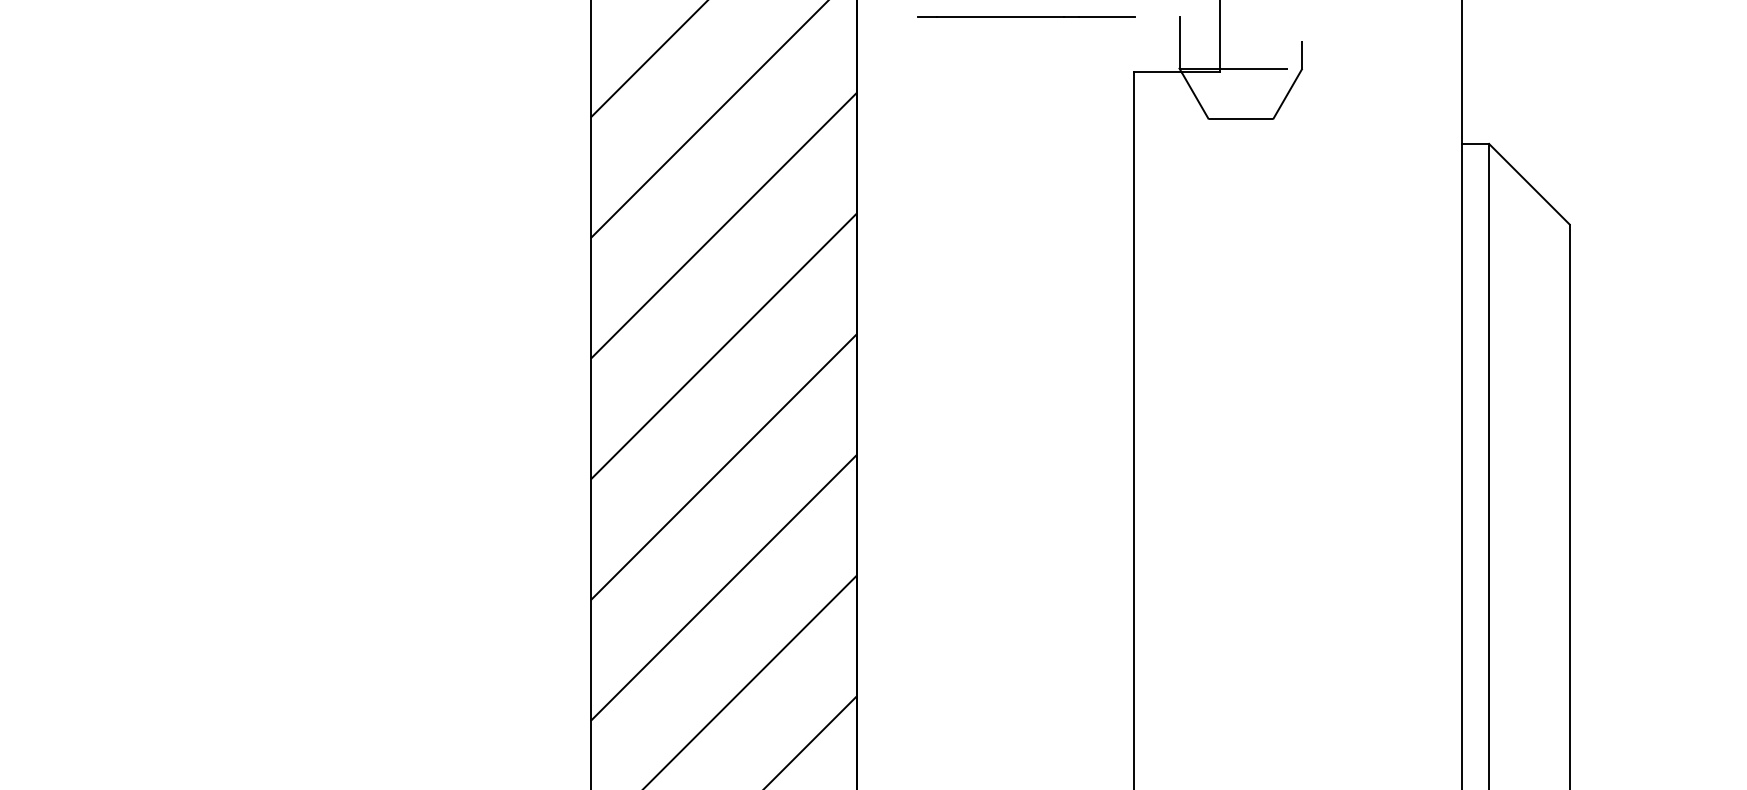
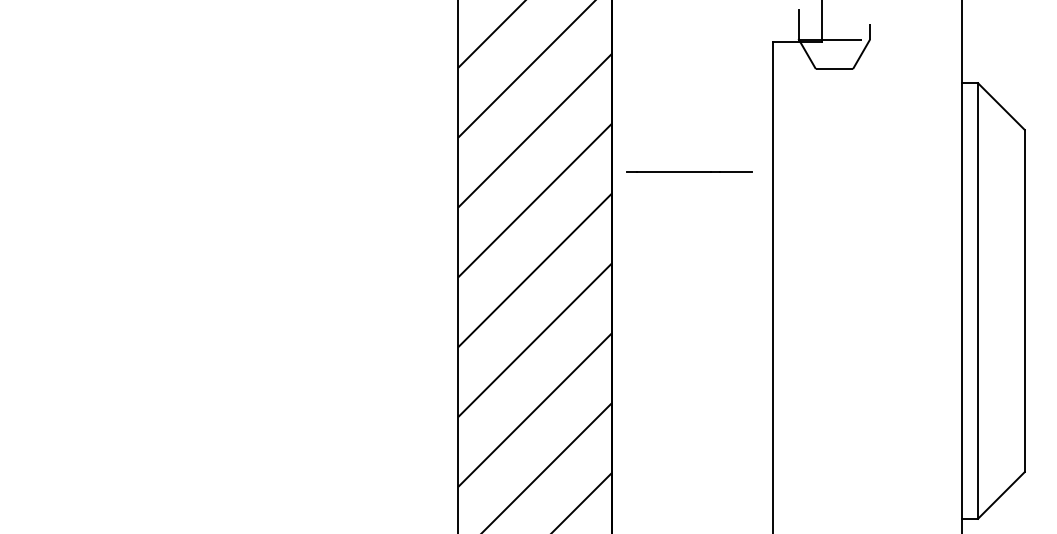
line: (1026, 16) -> (689, 171), moved

